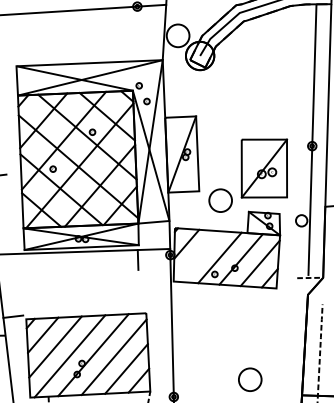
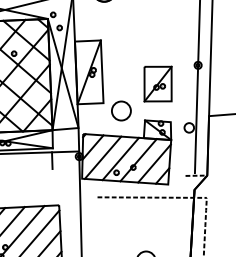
part: (264, 168) -> (158, 84), size x0.71
line: (198, 256) -> (102, 157), added
line: (257, 303) -> (152, 197), added

